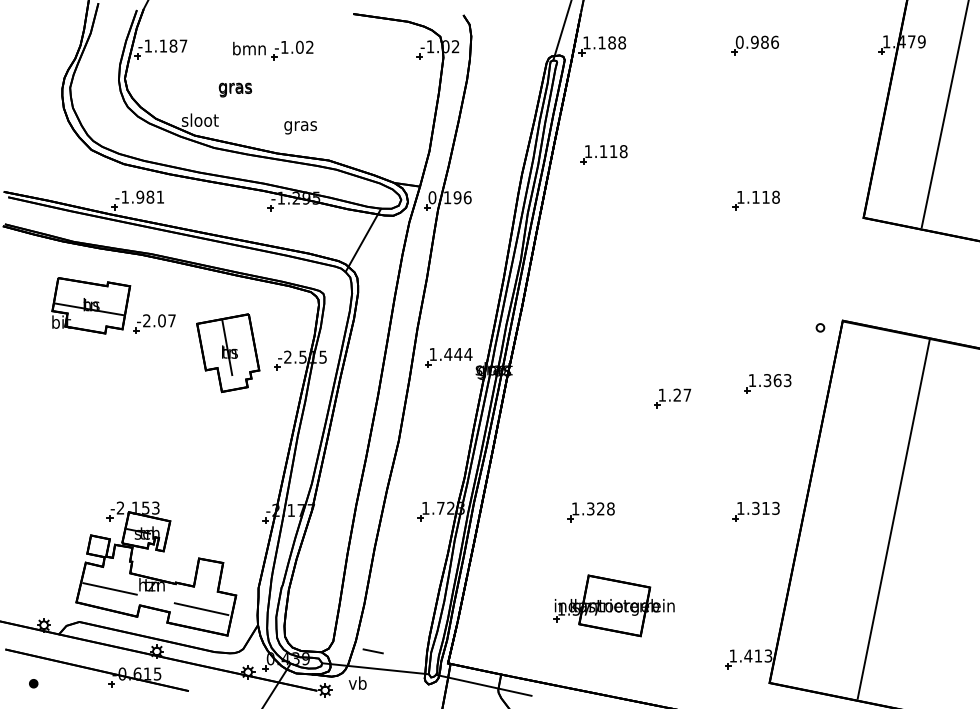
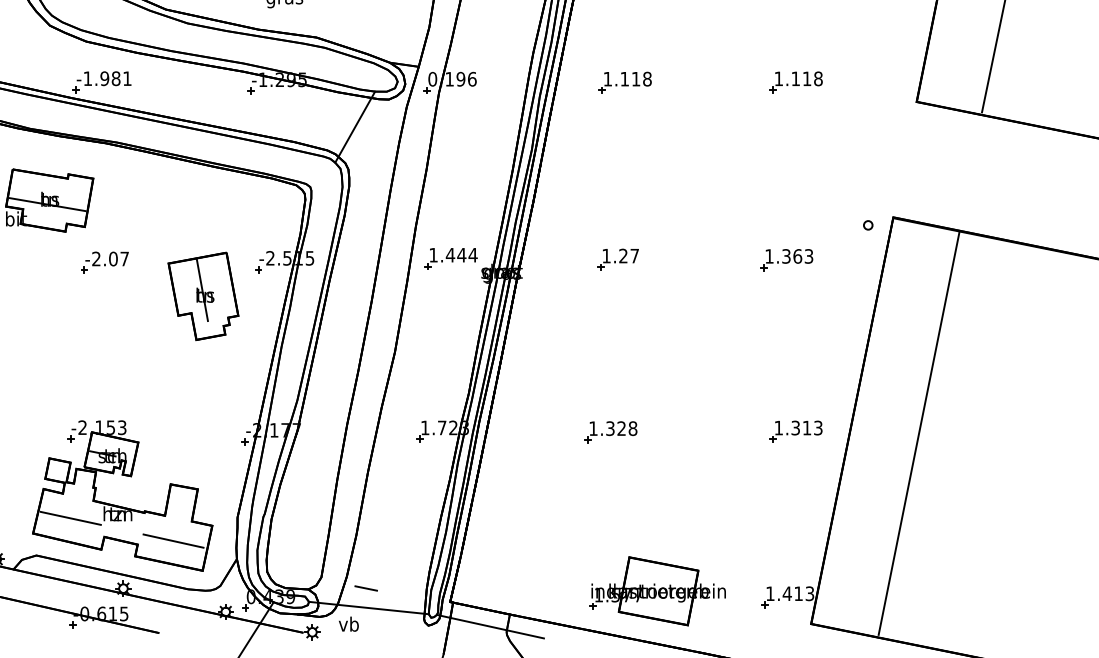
part: (603, 154) -> (624, 82), moved
part: (154, 323) -> (105, 262), moved
part: (228, 353) -> (203, 296), moved
part: (767, 383) -> (786, 259), moved
part: (672, 398) -> (617, 259), moved
line: (893, 519) -> (918, 433), moved
part: (613, 605) -> (657, 590), moved

